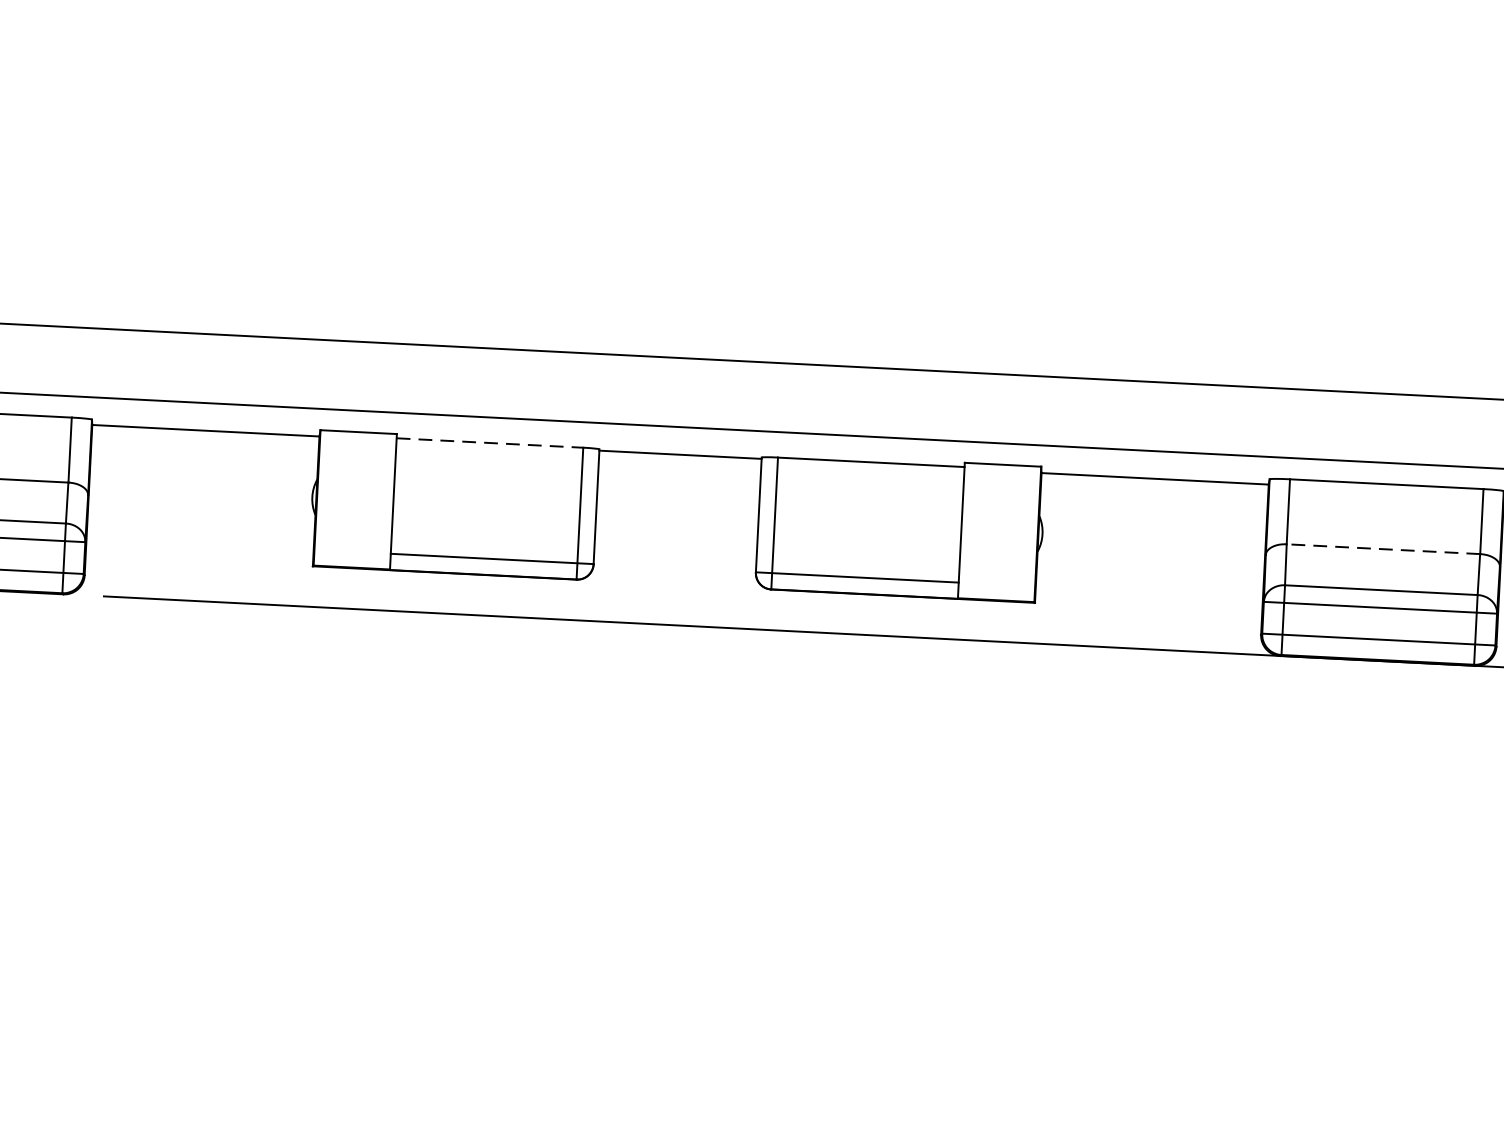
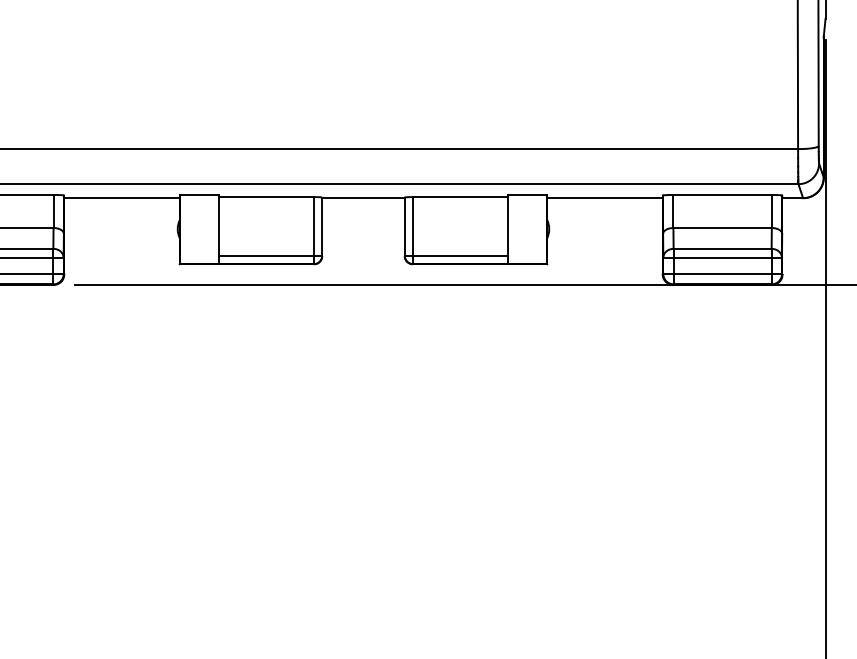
line: (489, 443) -> (266, 197), dashed -> solid
line: (1383, 550) -> (722, 228), dashed -> solid

